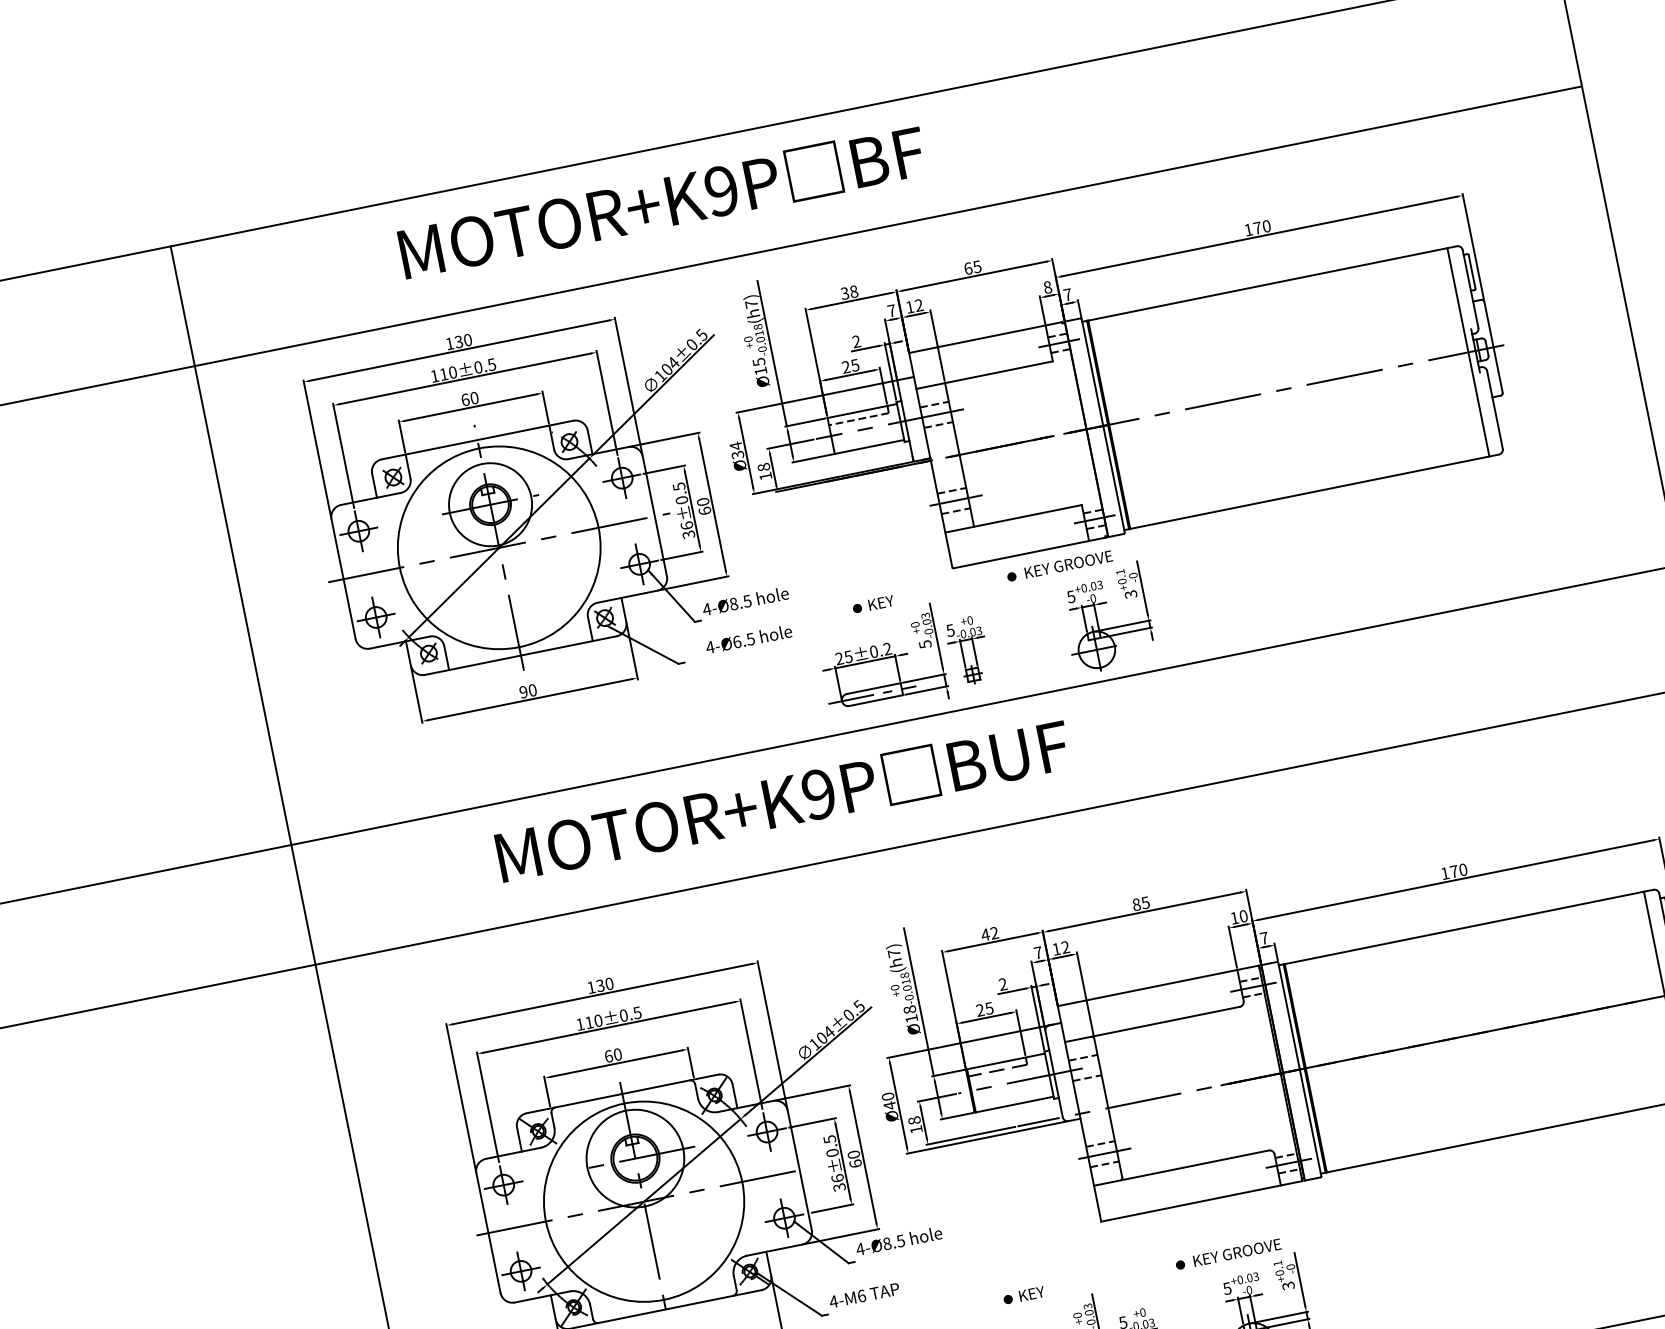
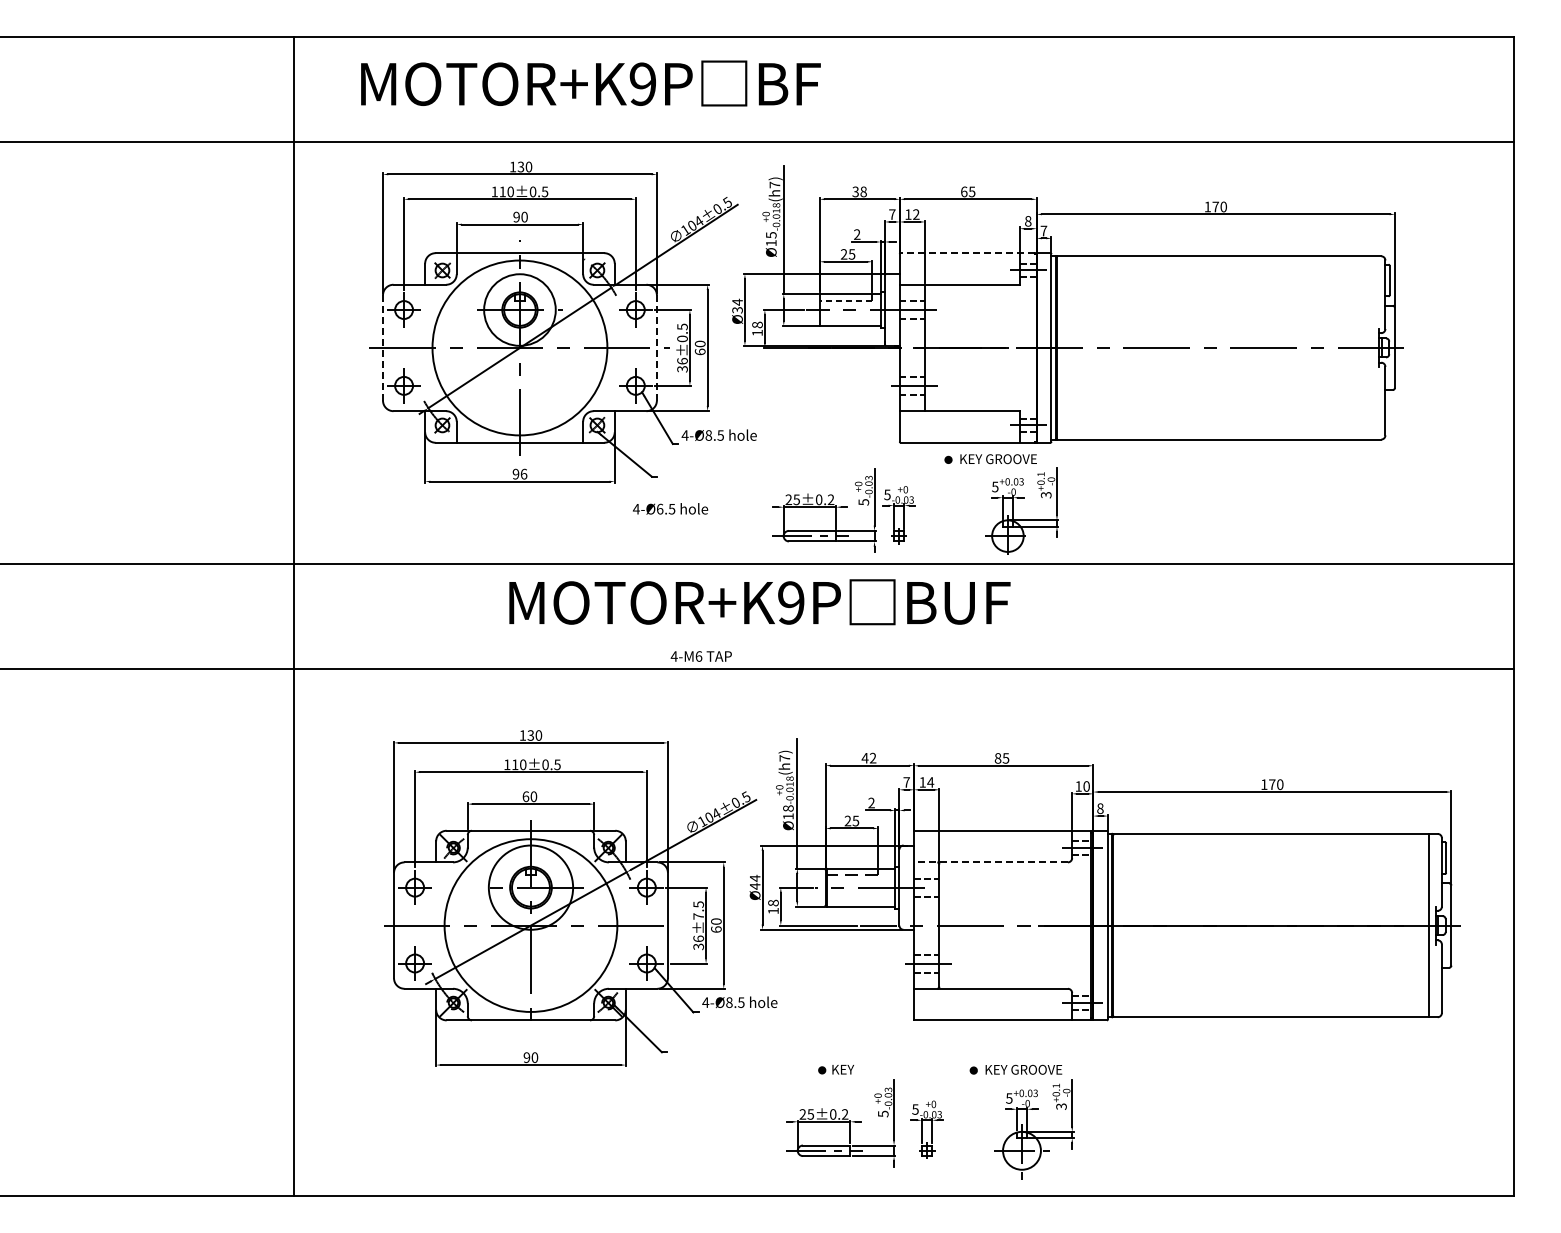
text: (661, 202) -> (590, 83), moved
line: (986, 337) -> (967, 253), solid -> dashed
line: (1467, 351) -> (1372, 347), removed
text: (465, 399) -> (516, 216), 60 -> 90
line: (654, 516) -> (656, 347), solid -> dashed
line: (344, 578) -> (383, 347), solid -> dashed
part: (873, 604) -> (826, 459), removed
text: (748, 638) -> (670, 508), moved
text: (532, 689) -> (523, 473), 90 -> 96
text: (782, 801) -> (759, 602), moved
text: (1264, 938) -> (1100, 808), 7 -> 8
text: (1065, 947) -> (930, 782), 12 -> 14
line: (1153, 1024) -> (991, 862), solid -> dashed
text: (887, 1095) -> (754, 877), Ø40 -> Ø44
text: (832, 1153) -> (698, 916), ±0.5 -> ±7.5
text: (863, 1295) -> (700, 656), moved

